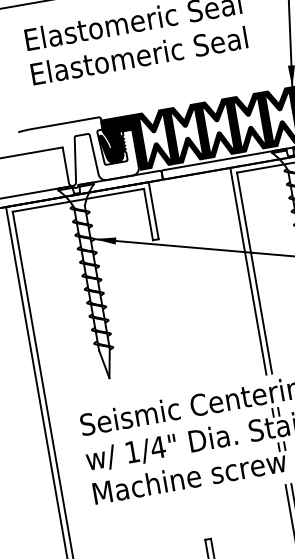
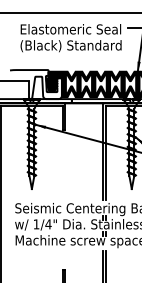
text: (138, 58) -> (70, 46), Elastomeric Seal -> (Black) Standard

